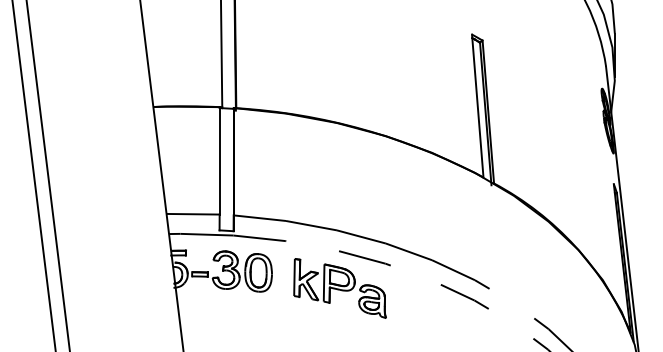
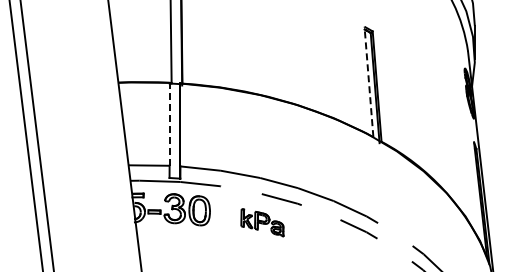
line: (477, 105) -> (368, 81), solid -> dashed
line: (219, 159) -> (169, 123), solid -> dashed
part: (339, 287) -> (262, 222), size x0.6

